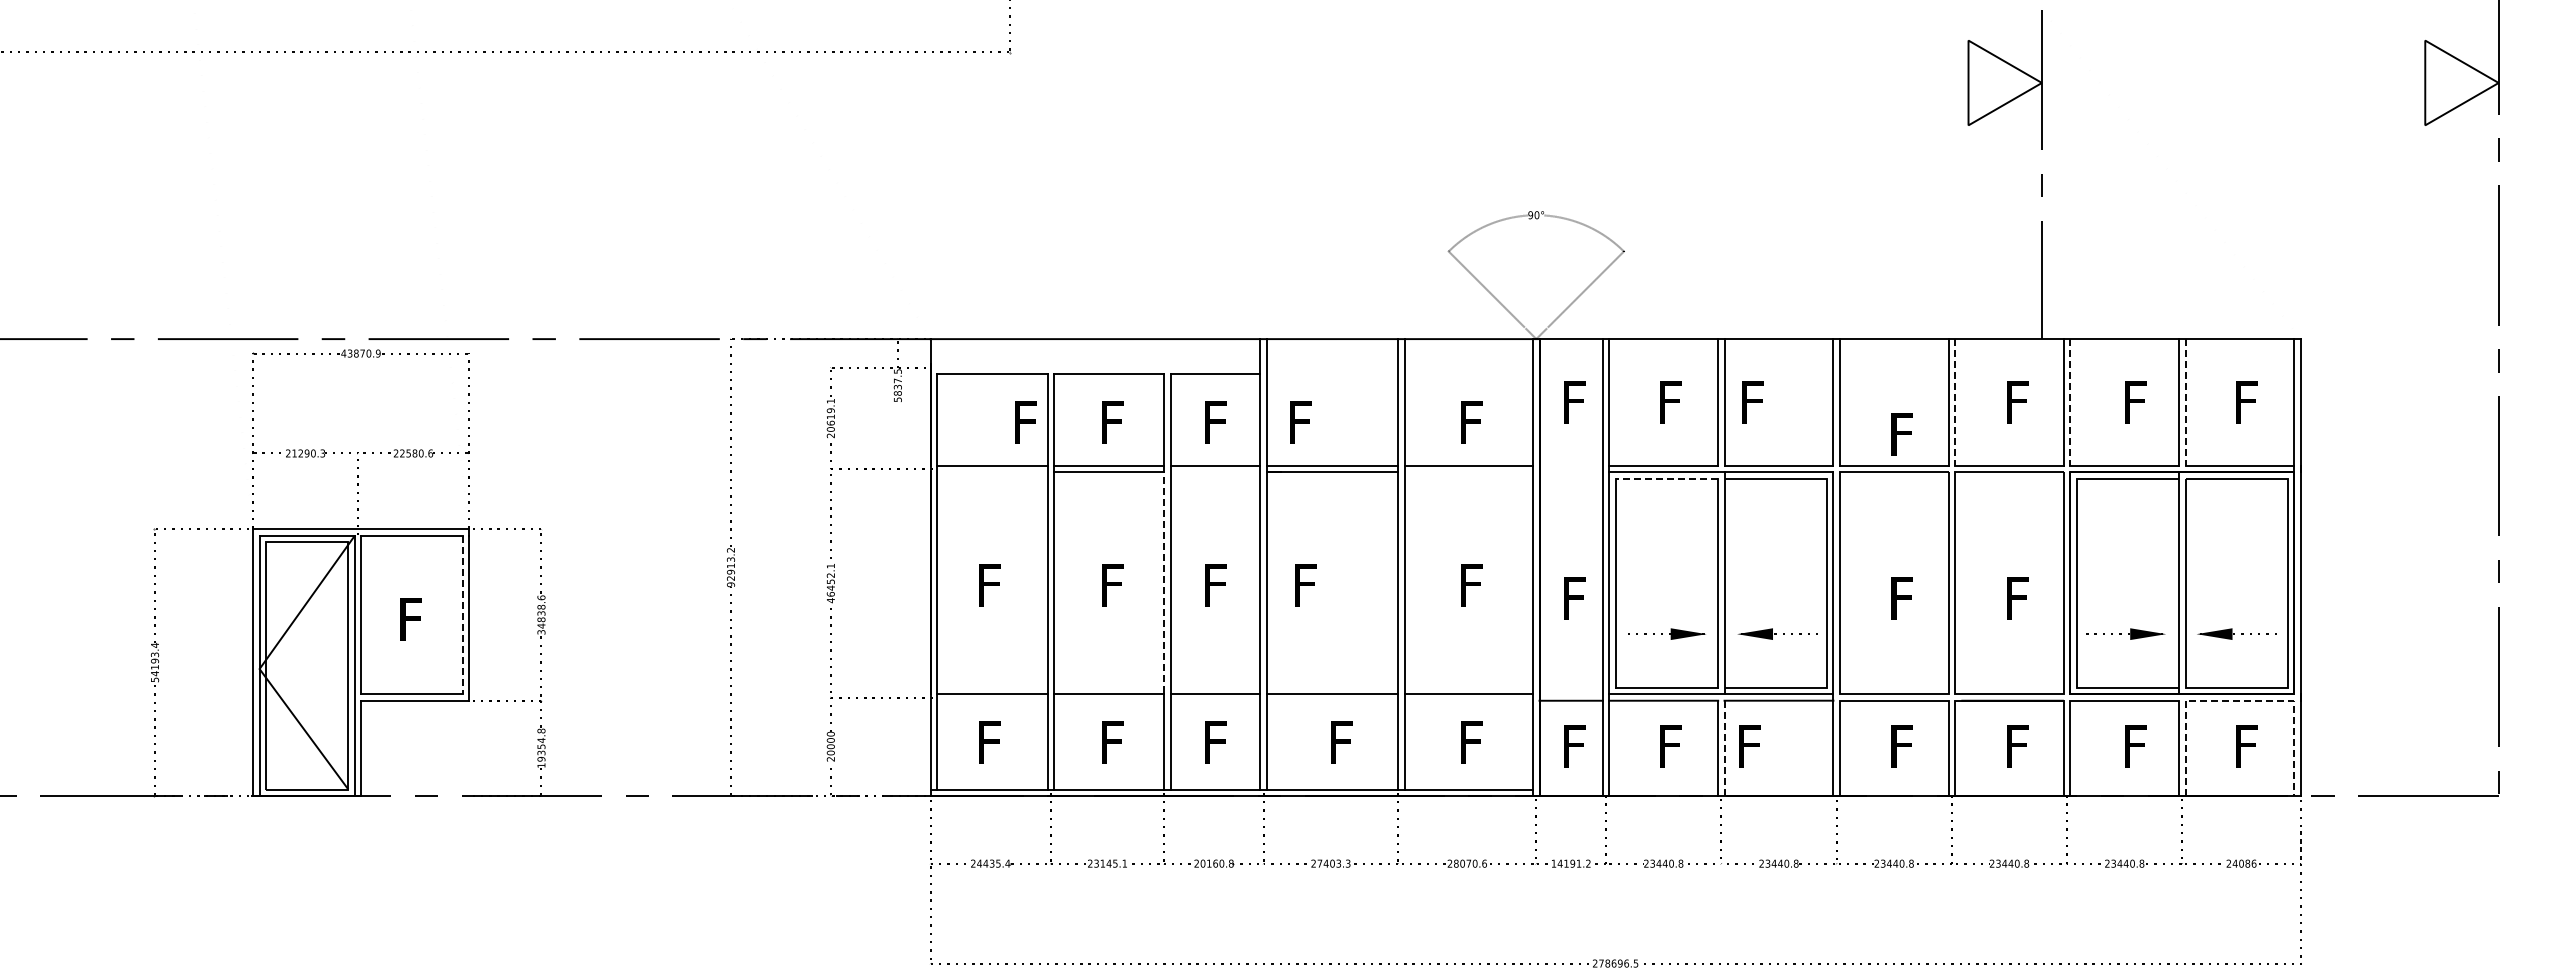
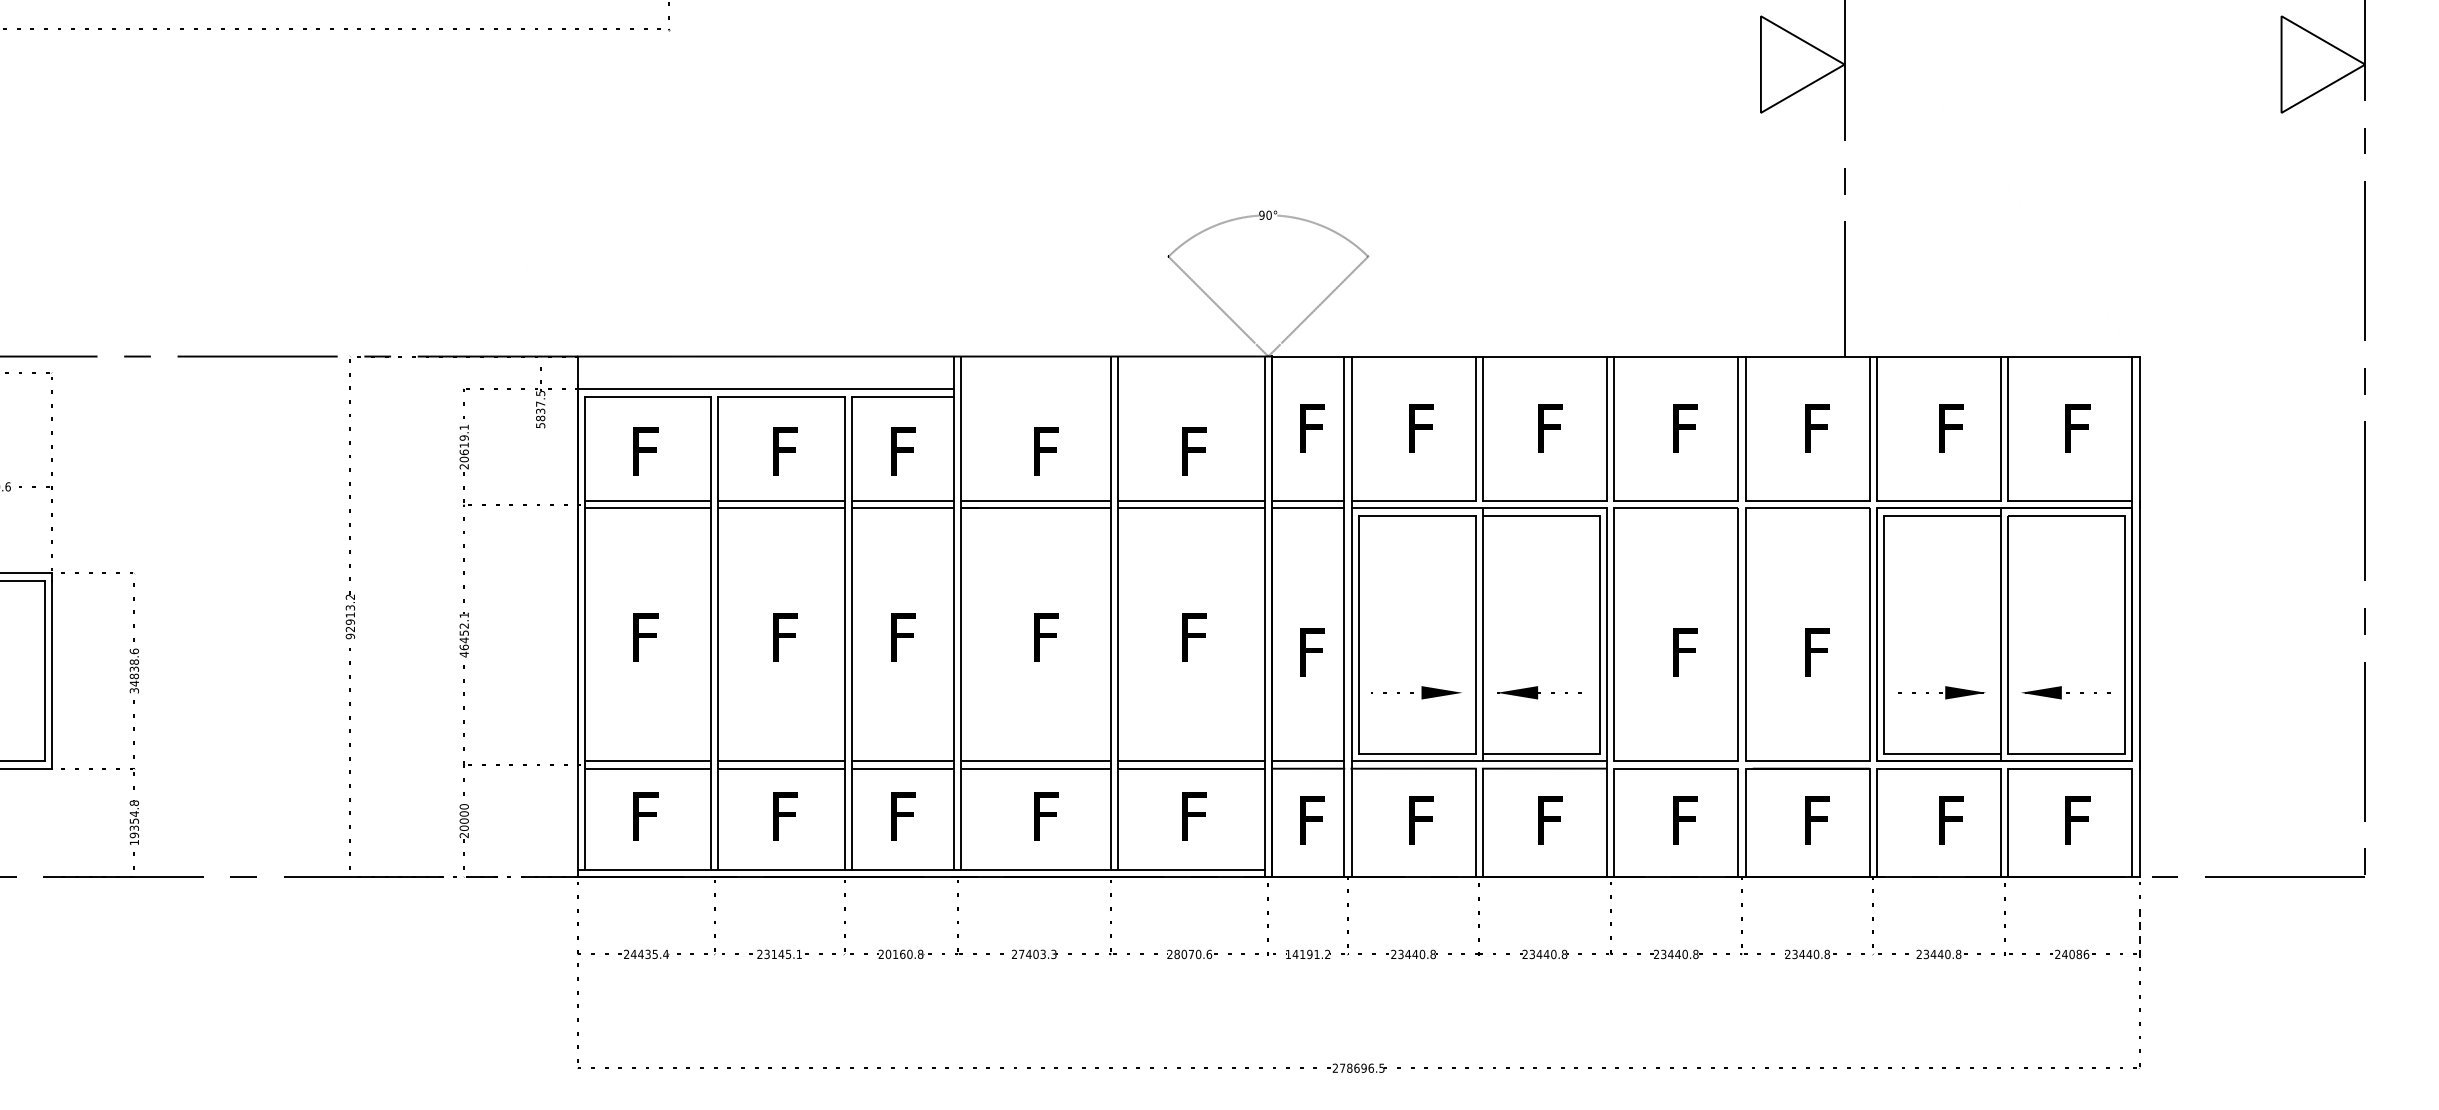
line: (1095, 367) -> (765, 388), added
text: (1752, 402) -> (1550, 428), moved
line: (1955, 403) -> (1746, 429), dashed -> solid
line: (2070, 403) -> (1877, 429), dashed -> solid
line: (2185, 403) -> (2008, 429), dashed -> solid
text: (1025, 422) -> (645, 451), moved
text: (1300, 422) -> (1046, 451), moved
text: (1901, 434) -> (1684, 428), moved
line: (1570, 465) -> (1307, 500), added
line: (991, 472) -> (647, 508), added
line: (1215, 472) -> (902, 508), added
line: (1468, 472) -> (1191, 508), added
line: (1570, 472) -> (1307, 508), added
line: (1666, 478) -> (1416, 515), dashed -> solid
line: (1164, 580) -> (844, 631), dashed -> solid
text: (1305, 585) -> (1046, 637), moved
line: (462, 615) -> (44, 671), dashed -> solid
line: (1570, 694) -> (1307, 761), added
line: (991, 700) -> (647, 768), added
line: (1108, 700) -> (780, 768), added
line: (1215, 700) -> (902, 768), added
line: (1332, 700) -> (1036, 768), added
line: (1468, 700) -> (1191, 768), added
line: (2240, 700) -> (2070, 768), dashed -> solid
text: (1749, 746) -> (1550, 820), moved
line: (1724, 748) -> (1482, 823), dashed -> solid

